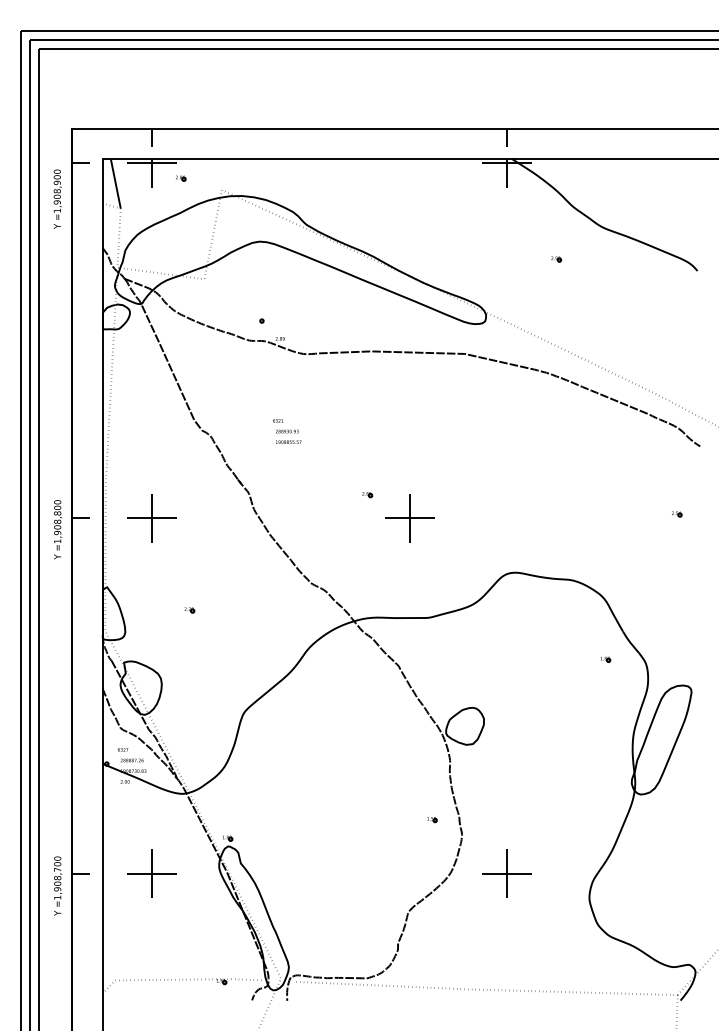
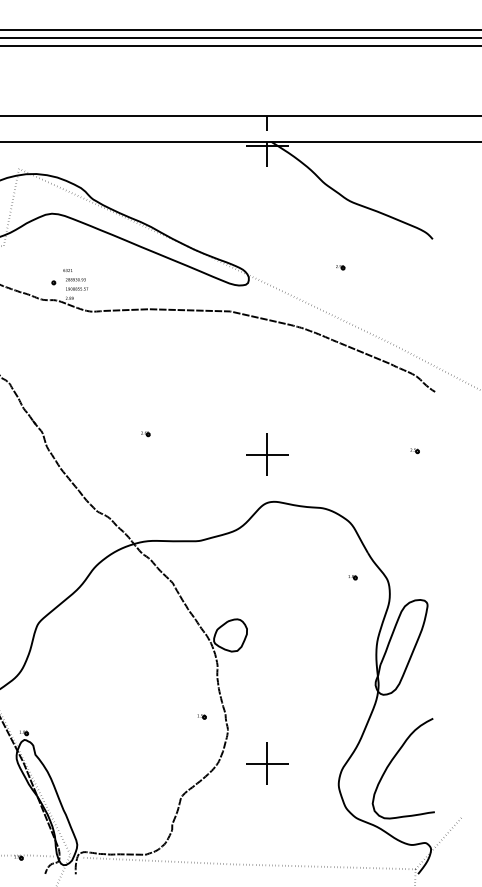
part: (556, 259) -> (340, 267), moved
text: (287, 431) -> (76, 279), moved
part: (409, 518) -> (266, 454), moved
curve: (651, 870) -> (392, 760), added

